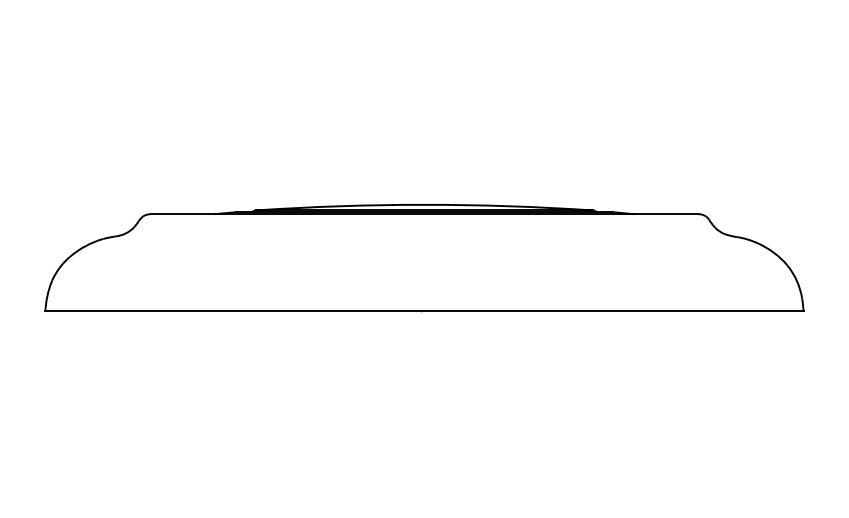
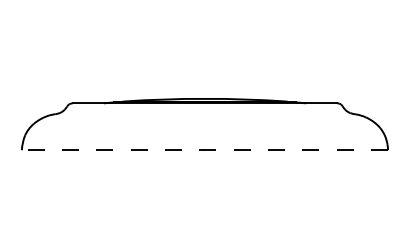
line: (423, 311) -> (204, 150), solid -> dashed

